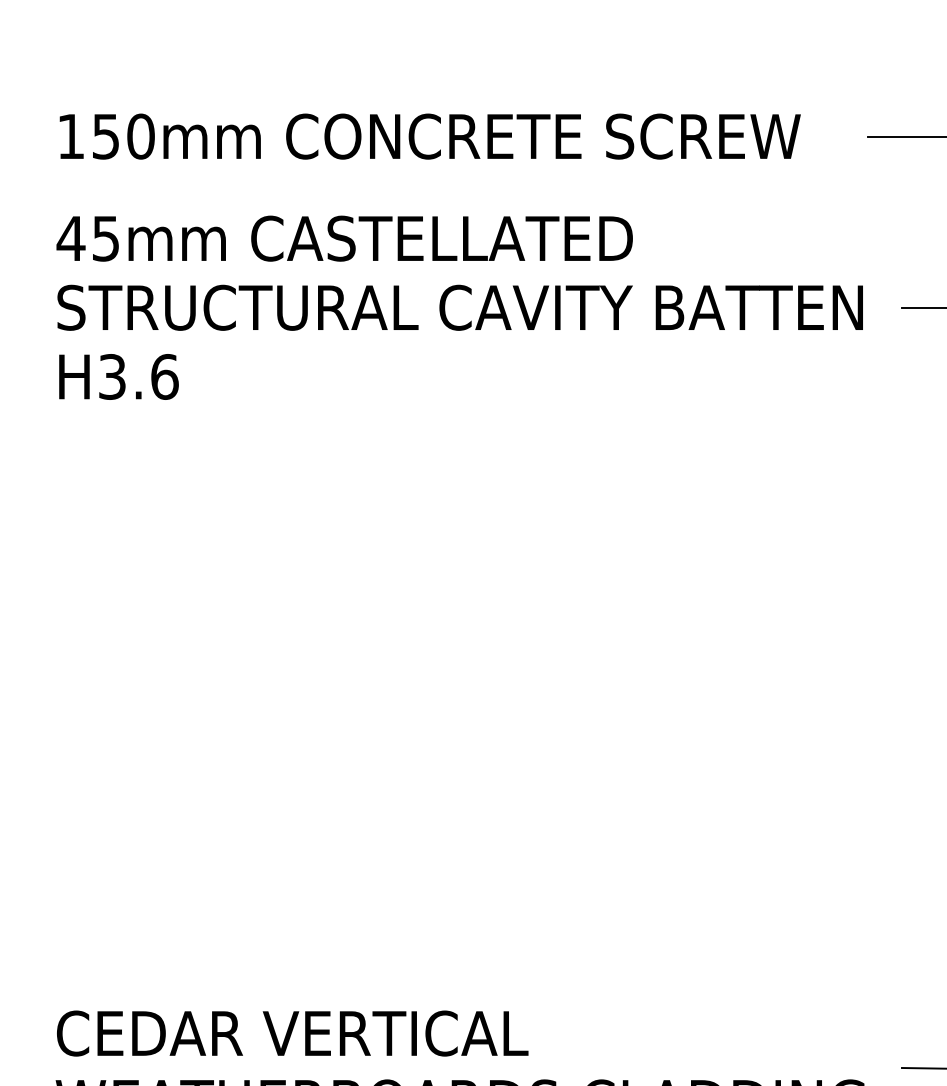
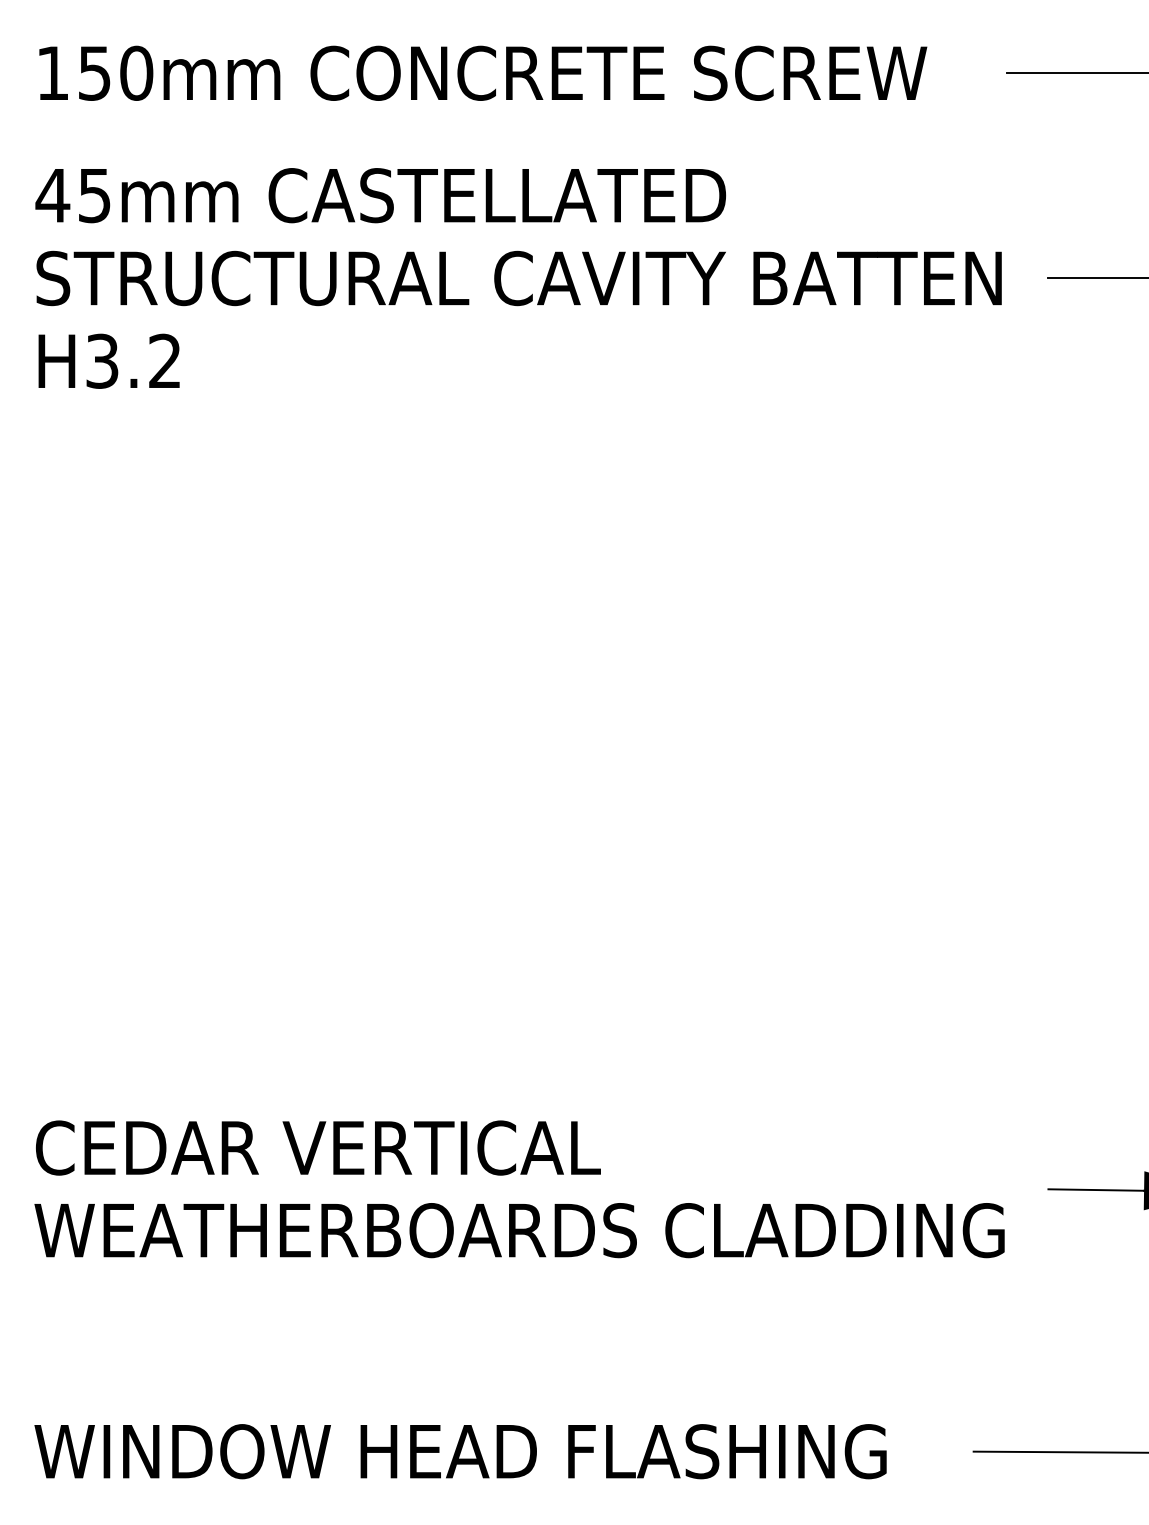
text: (165, 376) -> (165, 360), H3.6 -> H3.2

